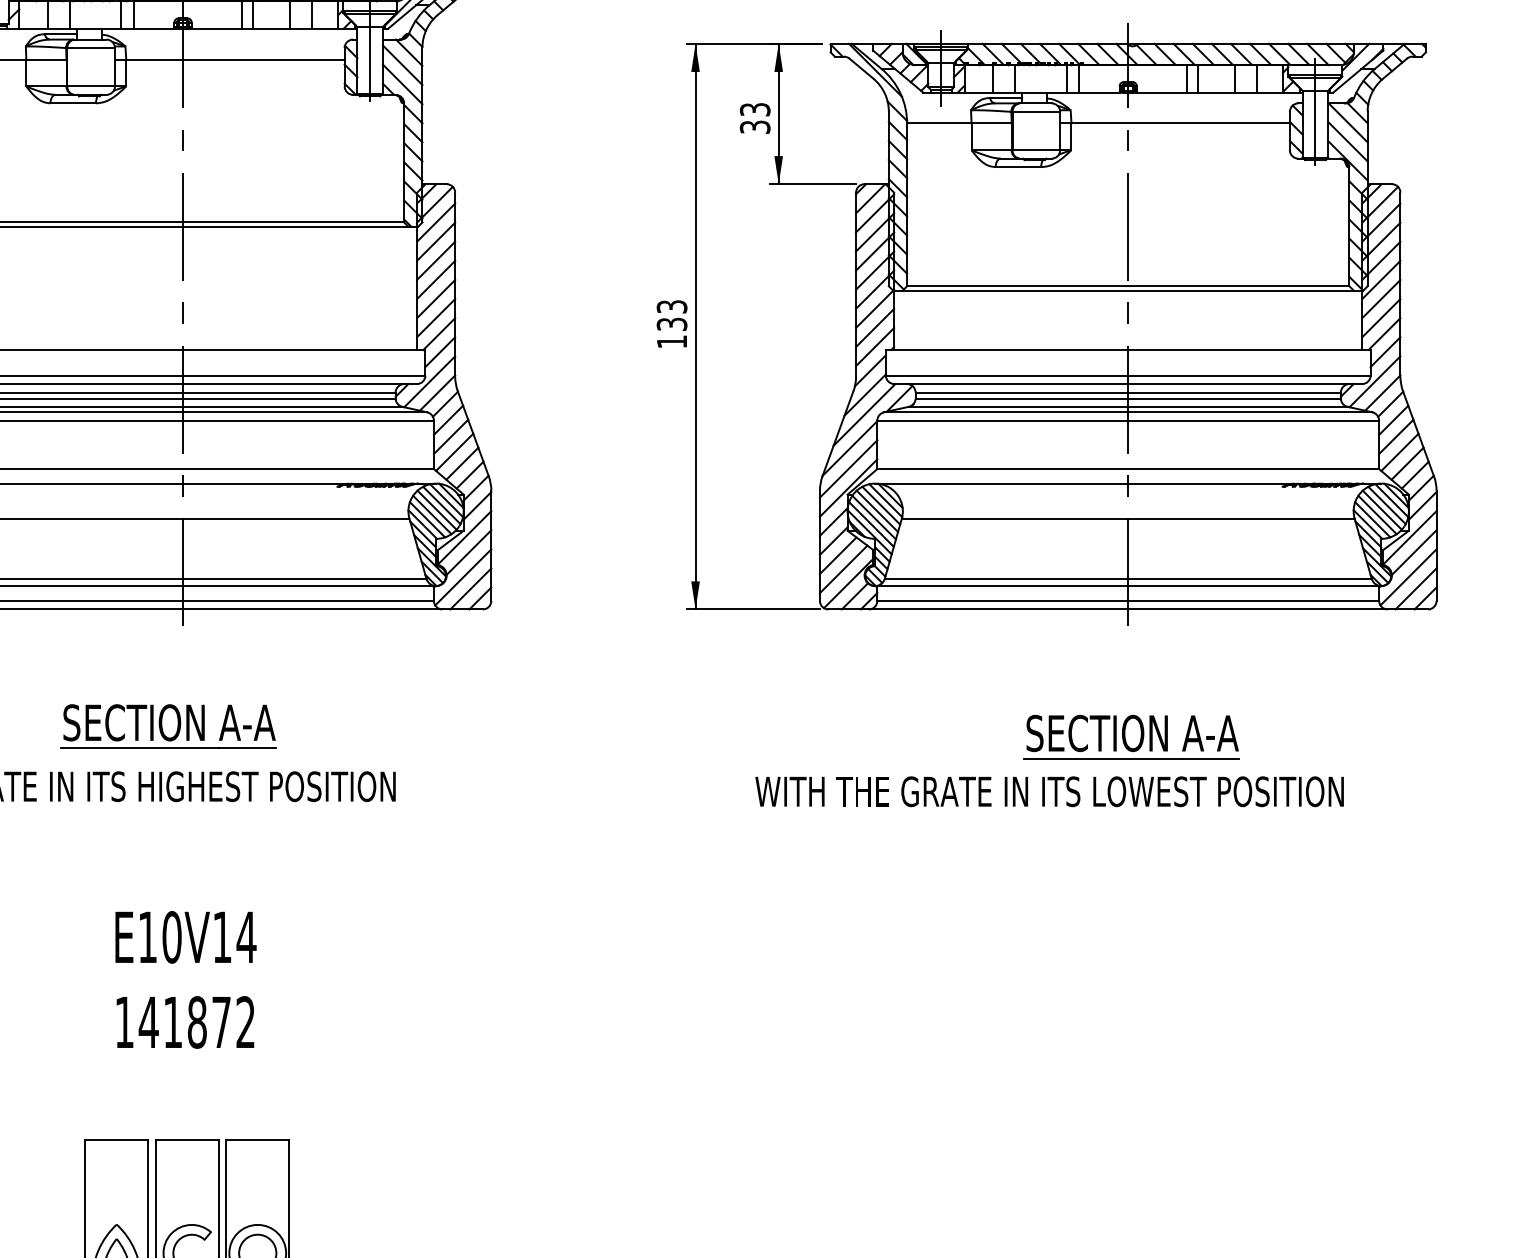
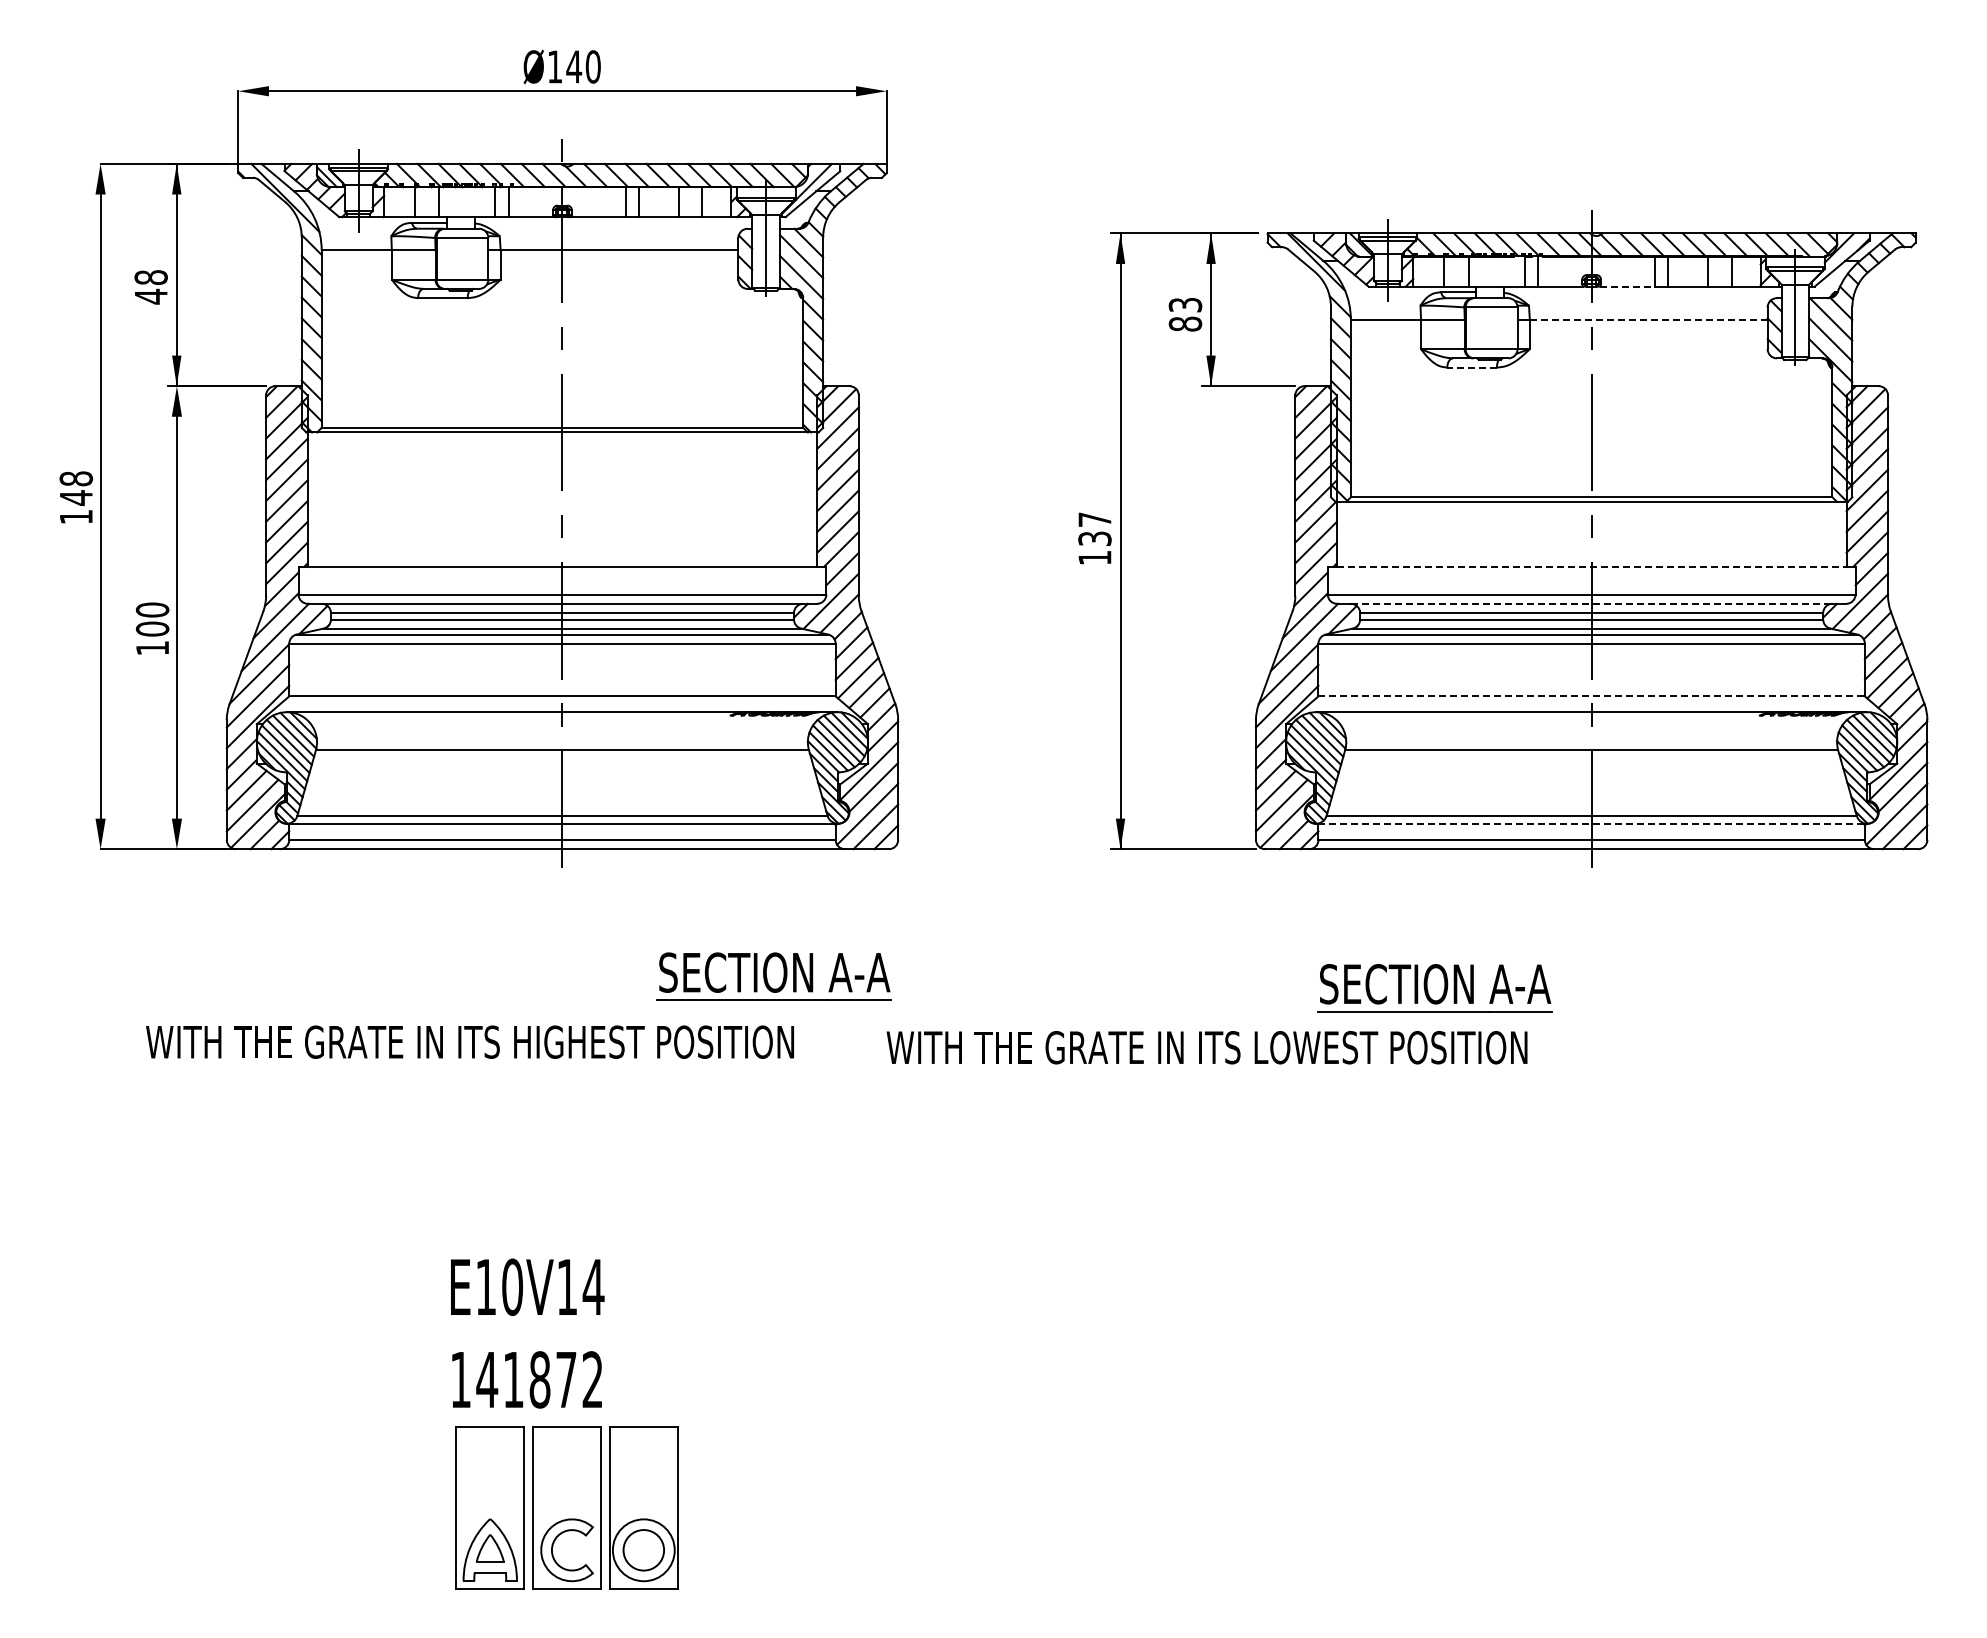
line: (1161, 92) -> (1627, 286), solid -> dashed
line: (1180, 122) -> (1648, 319), solid -> dashed
text: (755, 126) -> (1185, 323), 33 -> 83
line: (1018, 167) -> (1472, 367), solid -> dashed
text: (671, 306) -> (1094, 519), 133 -> 137
line: (1128, 349) -> (1591, 566), solid -> dashed
line: (1128, 383) -> (1591, 603), solid -> dashed
line: (1129, 469) -> (1592, 696), solid -> dashed
line: (1129, 585) -> (1592, 823), solid -> dashed
part: (168, 726) -> (773, 976), moved
part: (1131, 737) -> (1434, 988), moved
text: (1049, 791) -> (1206, 1047), moved
text: (185, 979) -> (527, 1333), moved

